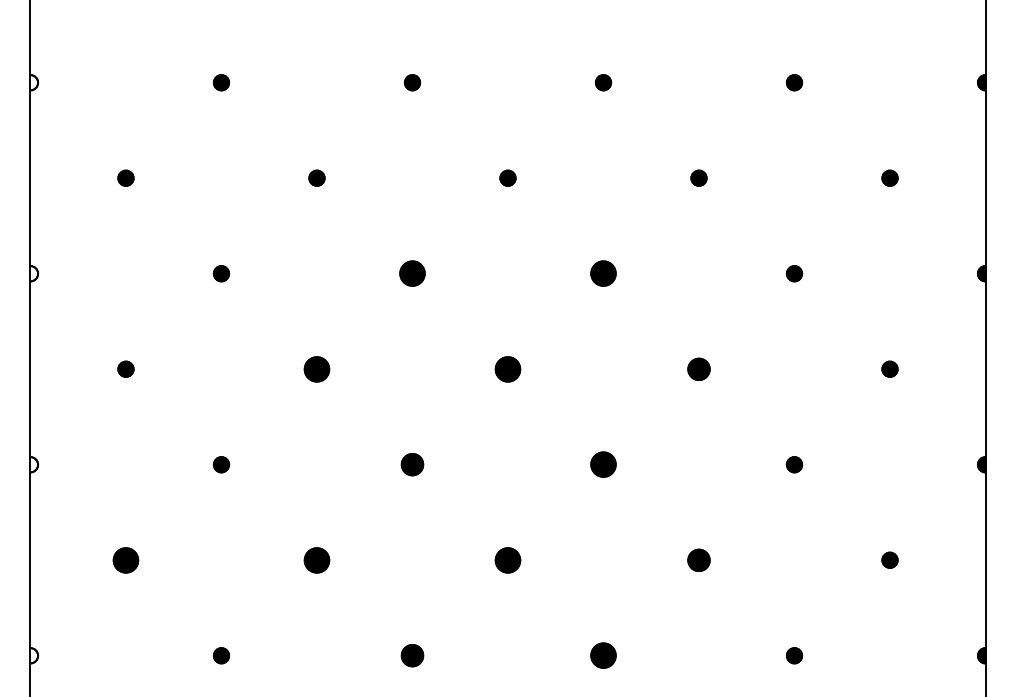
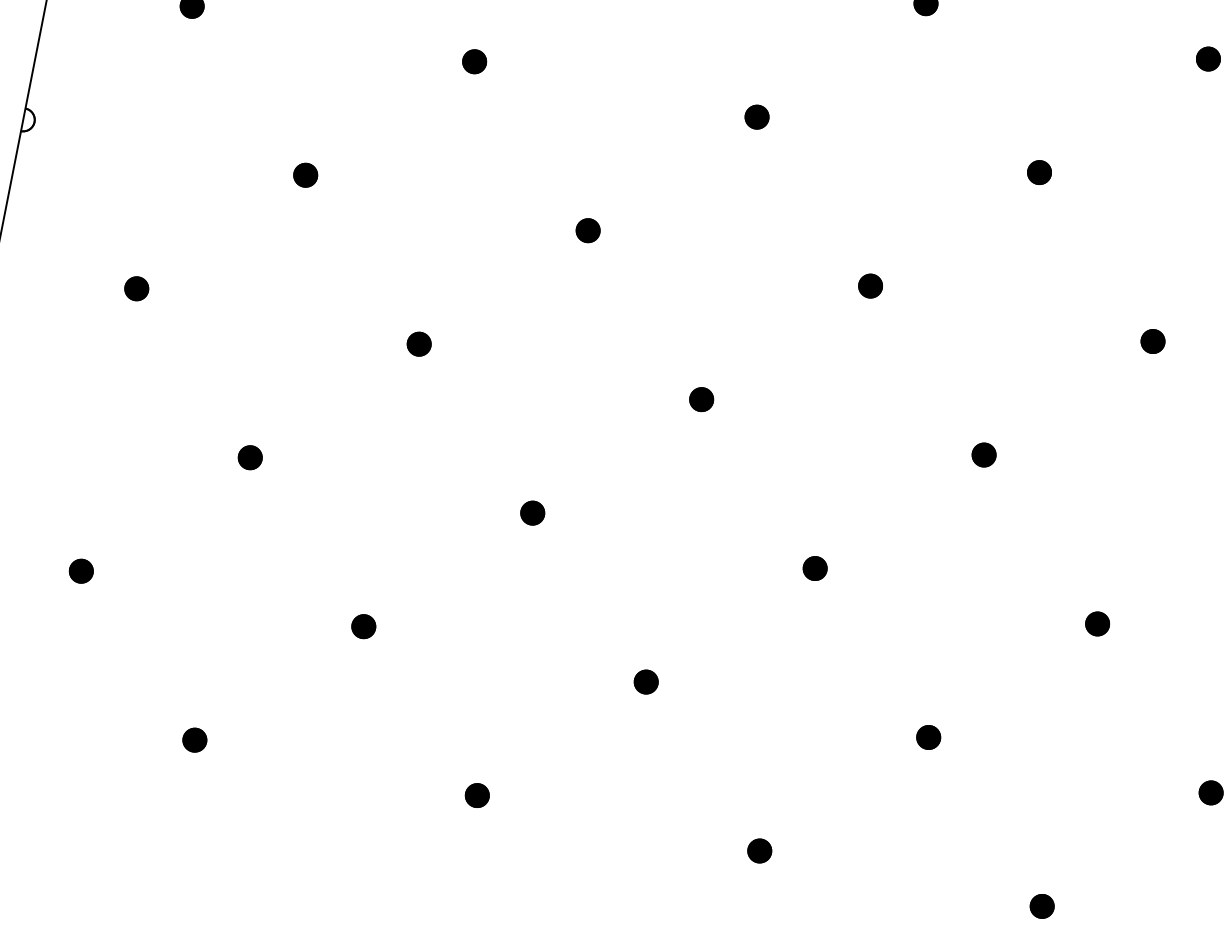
part: (412, 273) -> (588, 230), size x0.62
part: (603, 273) -> (870, 285), size x0.62
part: (316, 368) -> (418, 342), size x0.62
part: (507, 368) -> (701, 398), size x0.62
part: (698, 368) -> (983, 453), size x0.71
part: (412, 464) -> (532, 512), size x0.71
part: (603, 464) -> (815, 568), size x0.62
part: (125, 559) -> (80, 569), size x0.62
part: (316, 559) -> (363, 625), size x0.62
part: (507, 559) -> (645, 680), size x0.62
part: (698, 559) -> (928, 736), size x0.71
part: (412, 655) -> (477, 795), size x0.71
part: (603, 655) -> (759, 850), size x0.62

